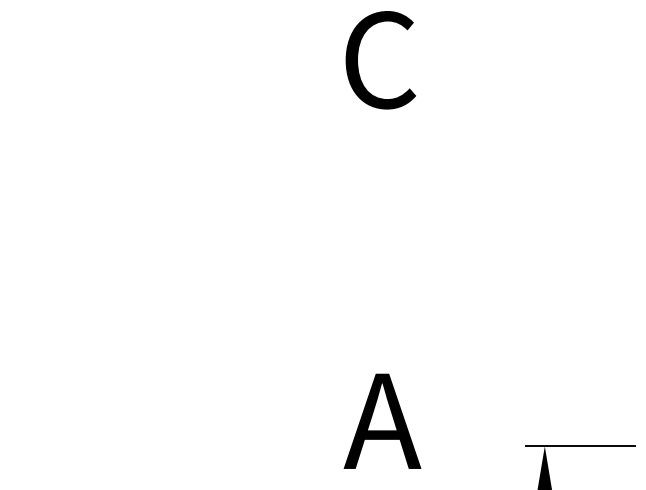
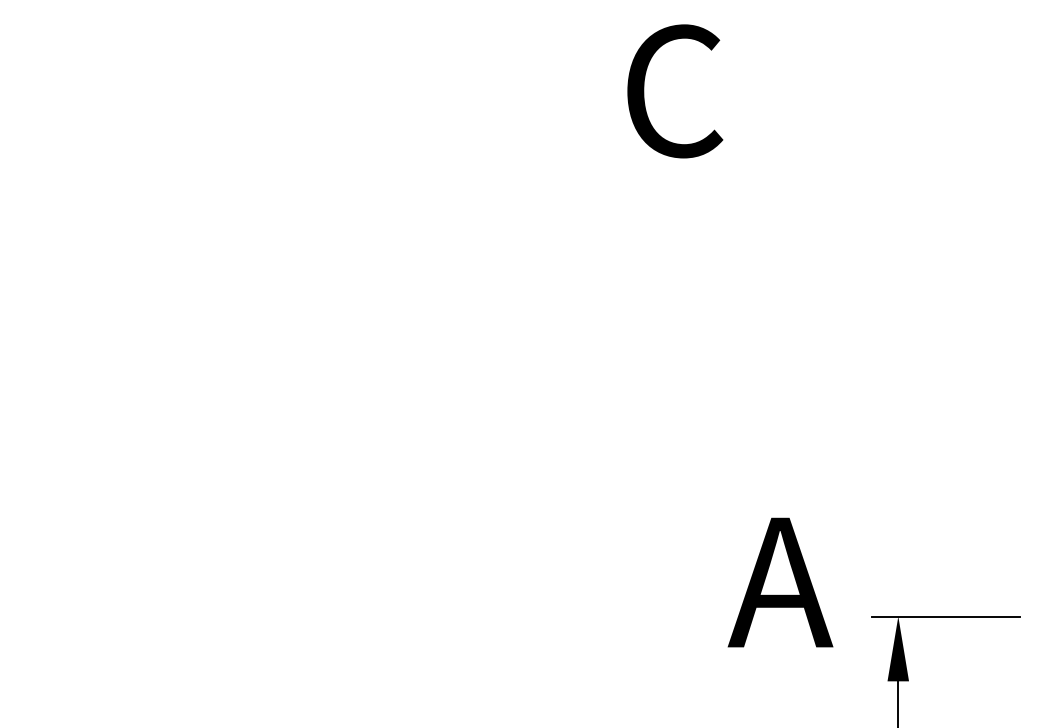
text: (382, 421) -> (780, 582), moved

